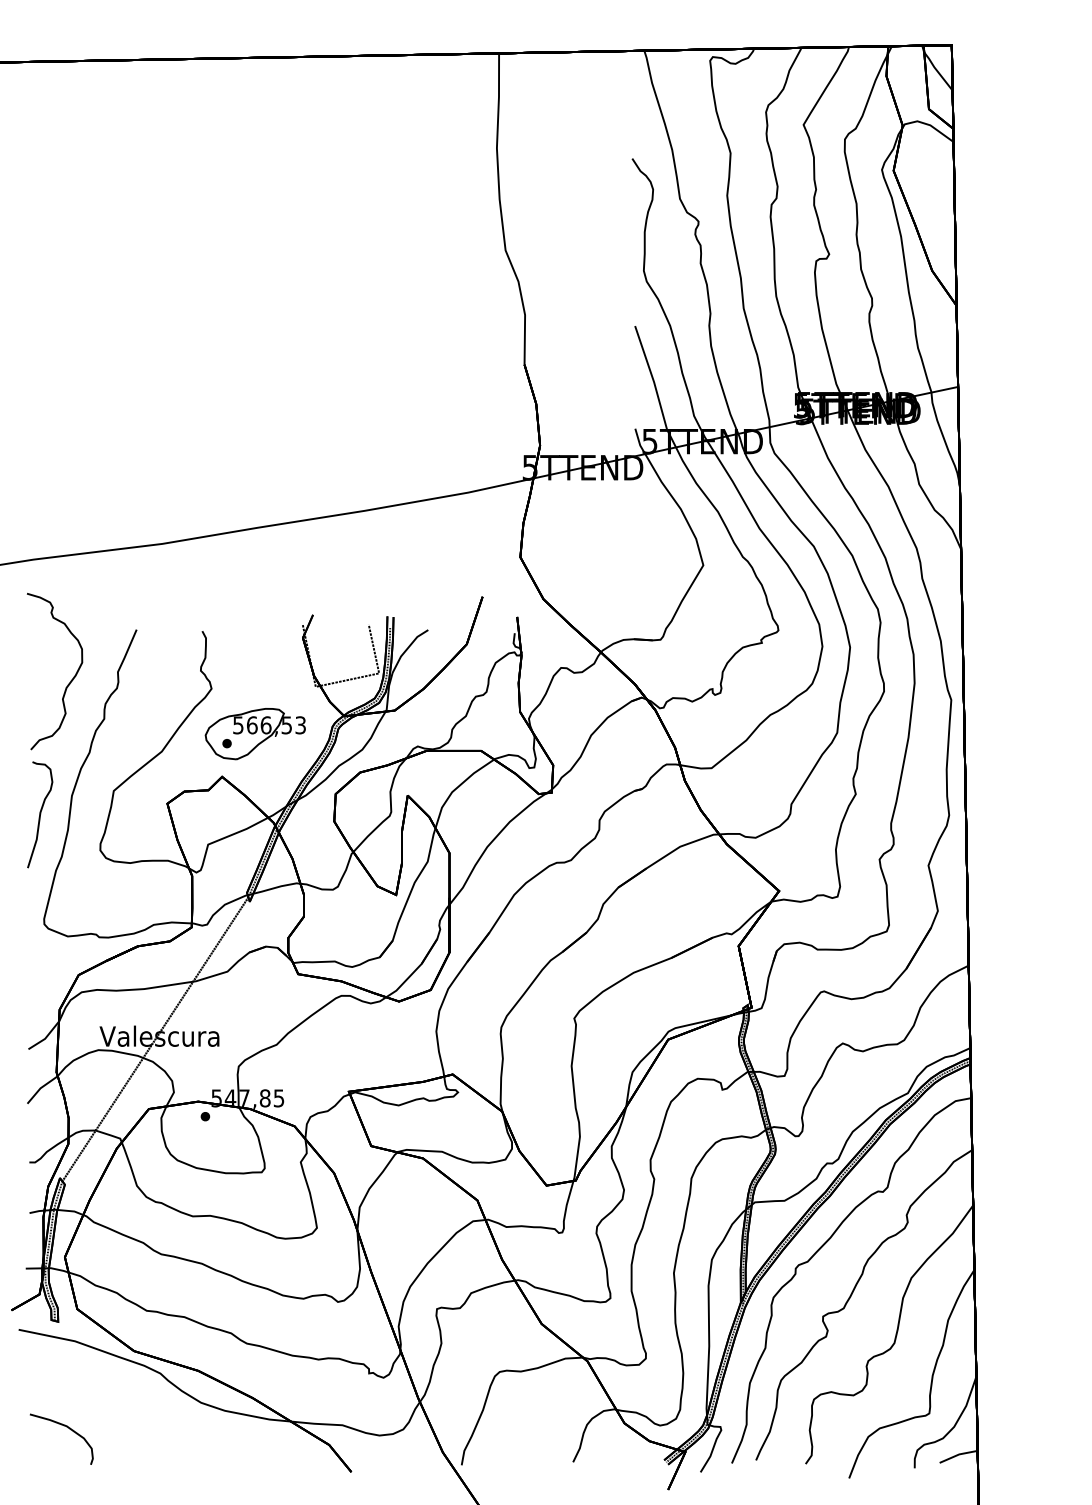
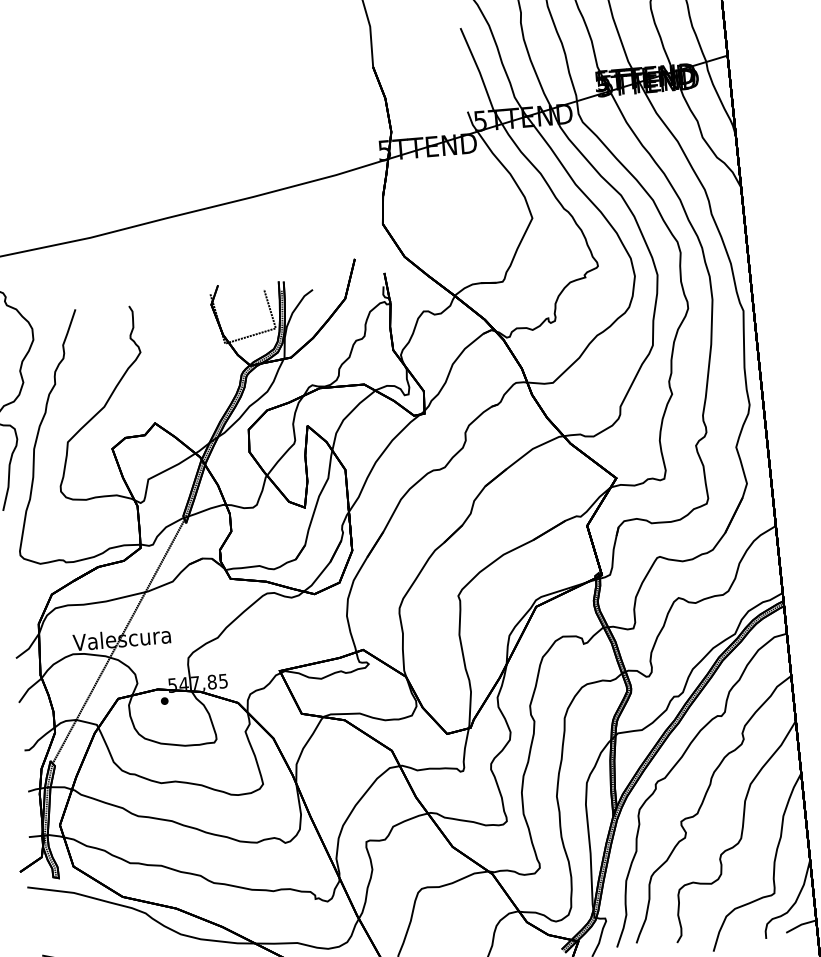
part: (254, 734) -> (178, 386), removed

